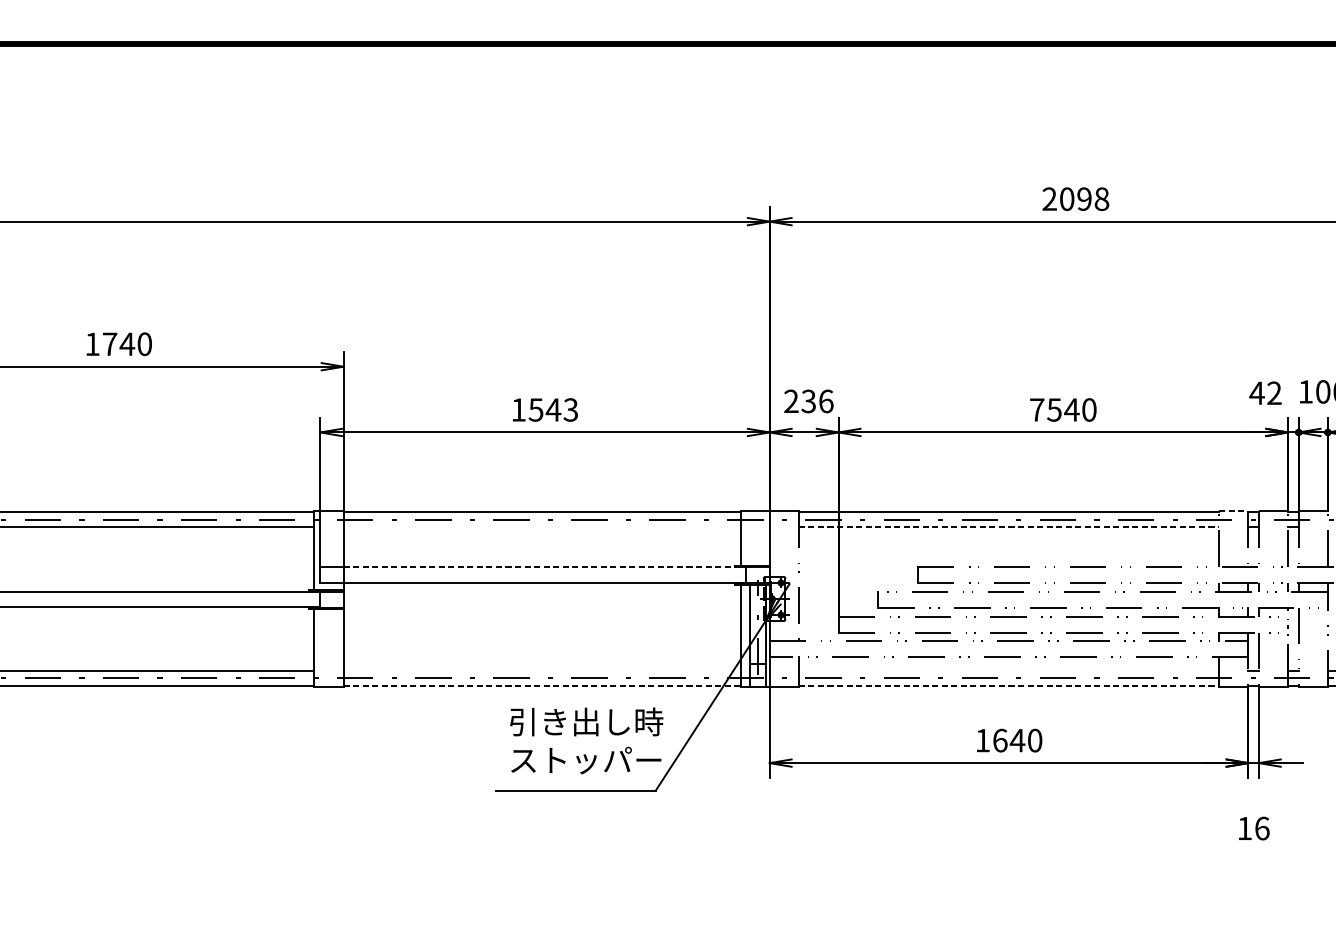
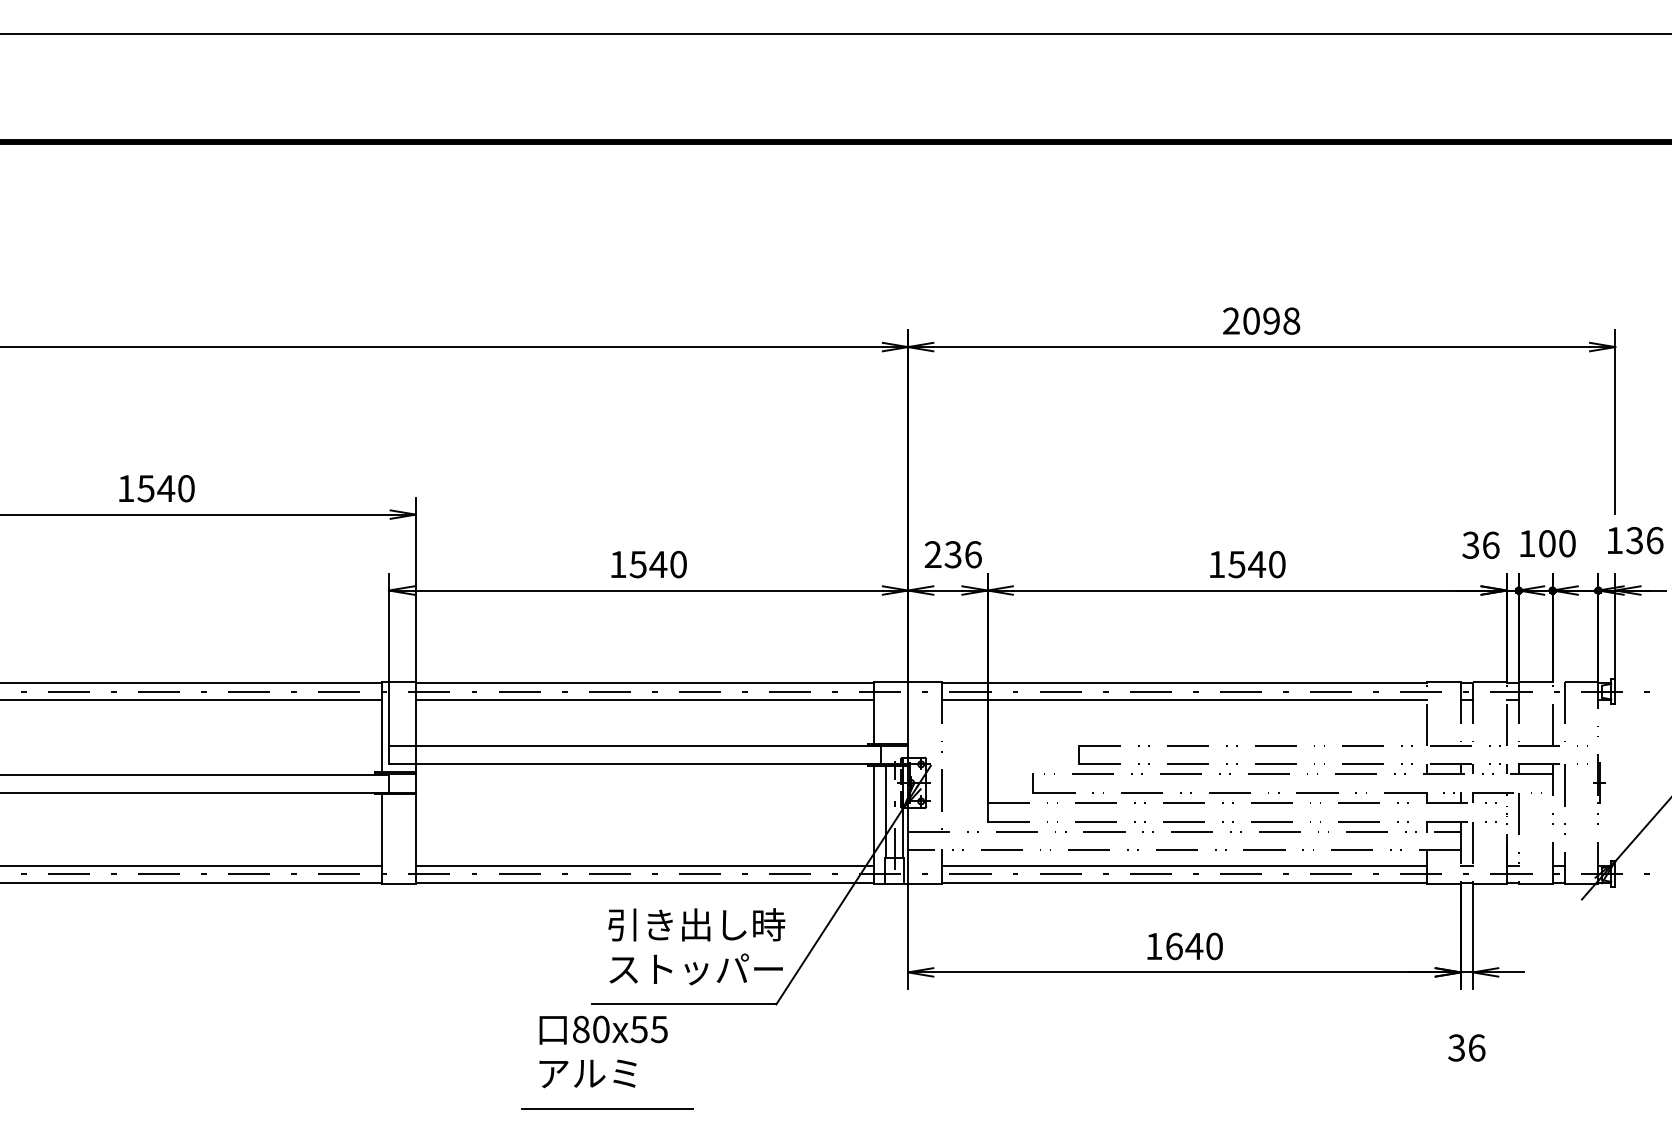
text: (109, 344) -> (145, 488), 1740 -> 1540
text: (1265, 392) -> (1480, 544), 42 -> 36
text: (570, 409) -> (677, 564), 1543 -> 1540
text: (1036, 409) -> (1216, 564), 7540 -> 1540
line: (1234, 511) -> (1444, 681), dashed -> solid
line: (541, 526) -> (644, 699), added
line: (1009, 526) -> (1184, 699), dashed -> solid
line: (544, 567) -> (648, 746), dashed -> solid
line: (541, 671) -> (644, 866), added
line: (1009, 671) -> (1184, 866), added
line: (542, 686) -> (645, 883), dashed -> solid
line: (1009, 686) -> (1184, 883), dashed -> solid
text: (1244, 828) -> (1456, 1047), 16 -> 36
part: (518, 841) -> (617, 1062), added

